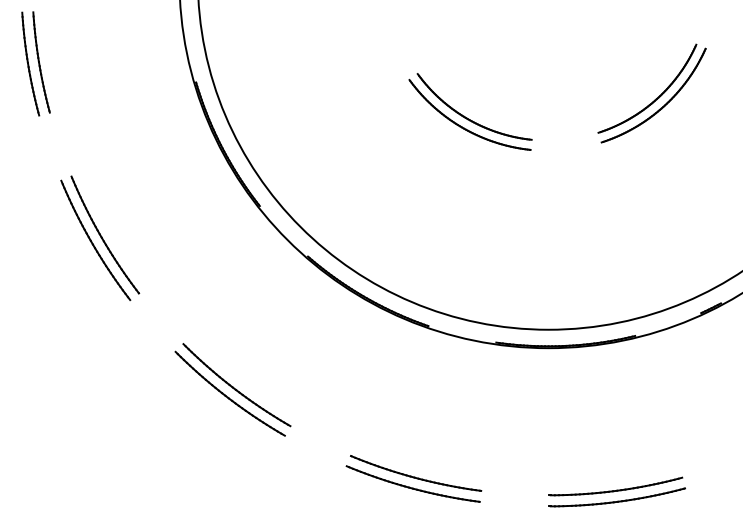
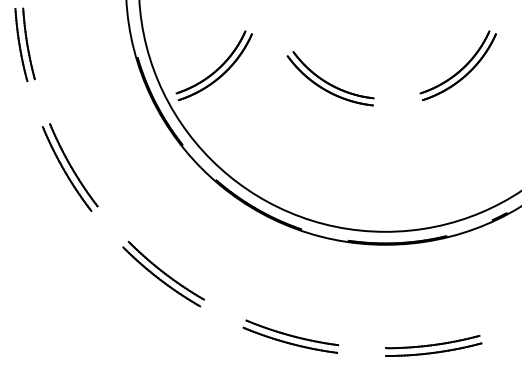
part: (308, 98) -> (216, 69), added

